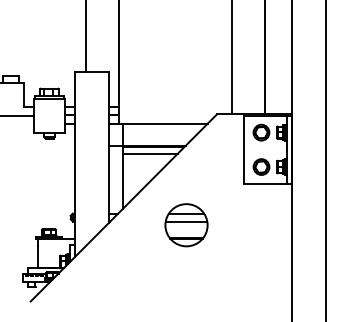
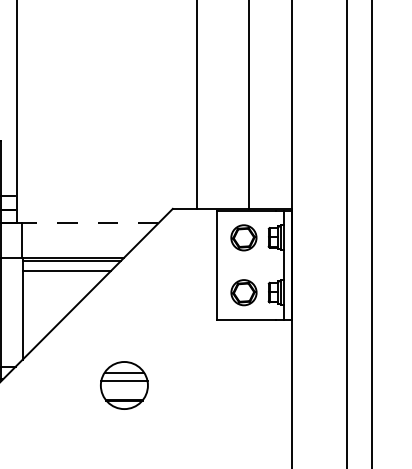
line: (163, 123) -> (87, 223), solid -> dashed
part: (186, 225) -> (124, 385), size x0.7

